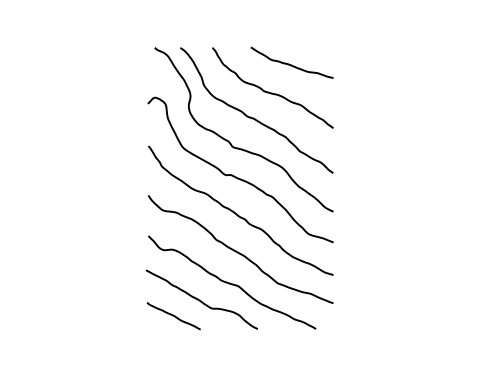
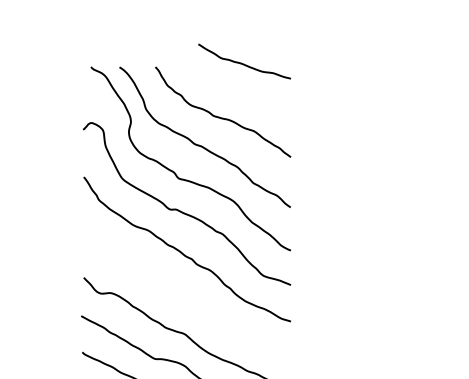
curve: (291, 64) -> (243, 63), moved
curve: (238, 251) -> (184, 295), removed

